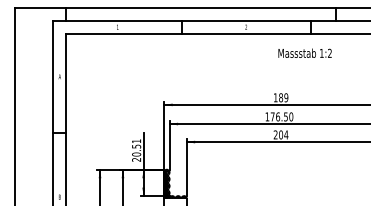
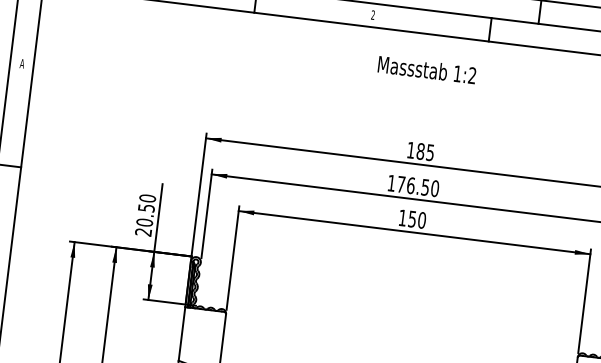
text: (304, 52) -> (426, 68), moved
text: (286, 97) -> (430, 152), 189 -> 185
text: (280, 134) -> (411, 218), 204 -> 150
text: (136, 141) -> (147, 198), 20.51 -> 20.50

